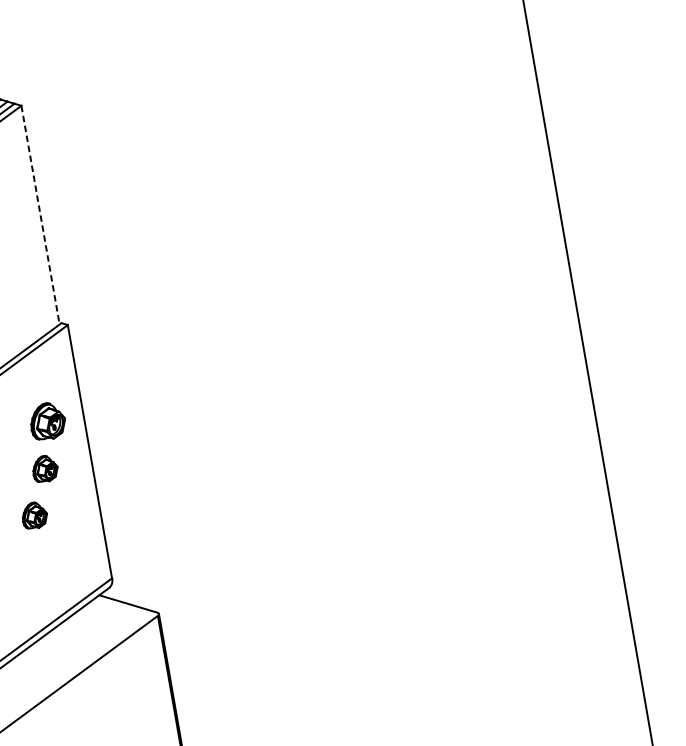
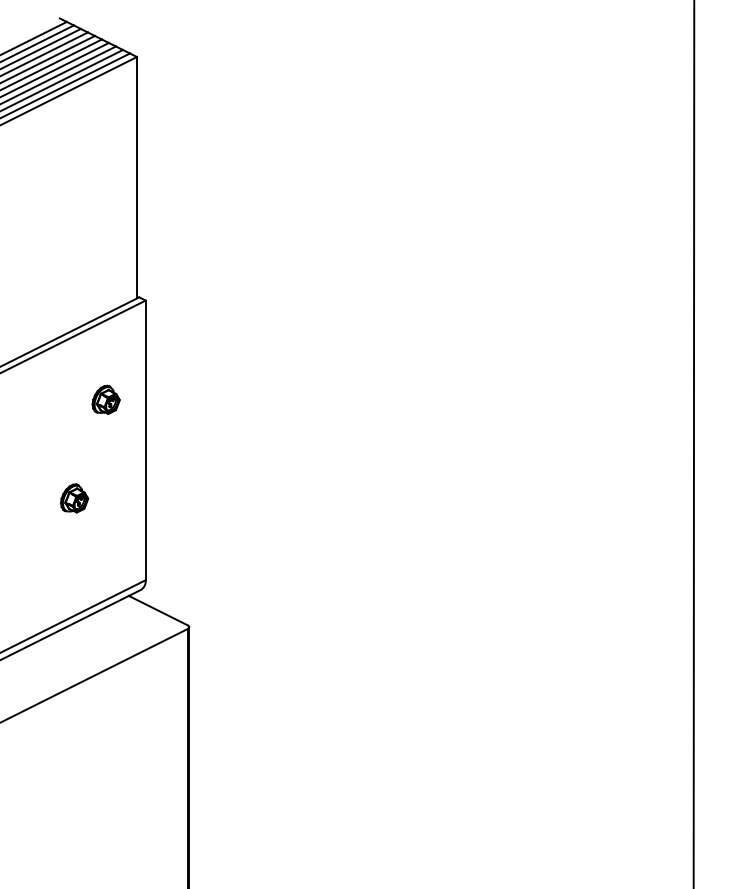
line: (40, 214) -> (137, 177), dashed -> solid
part: (47, 421) -> (105, 399), size x0.71
part: (45, 468) -> (94, 450), removed

